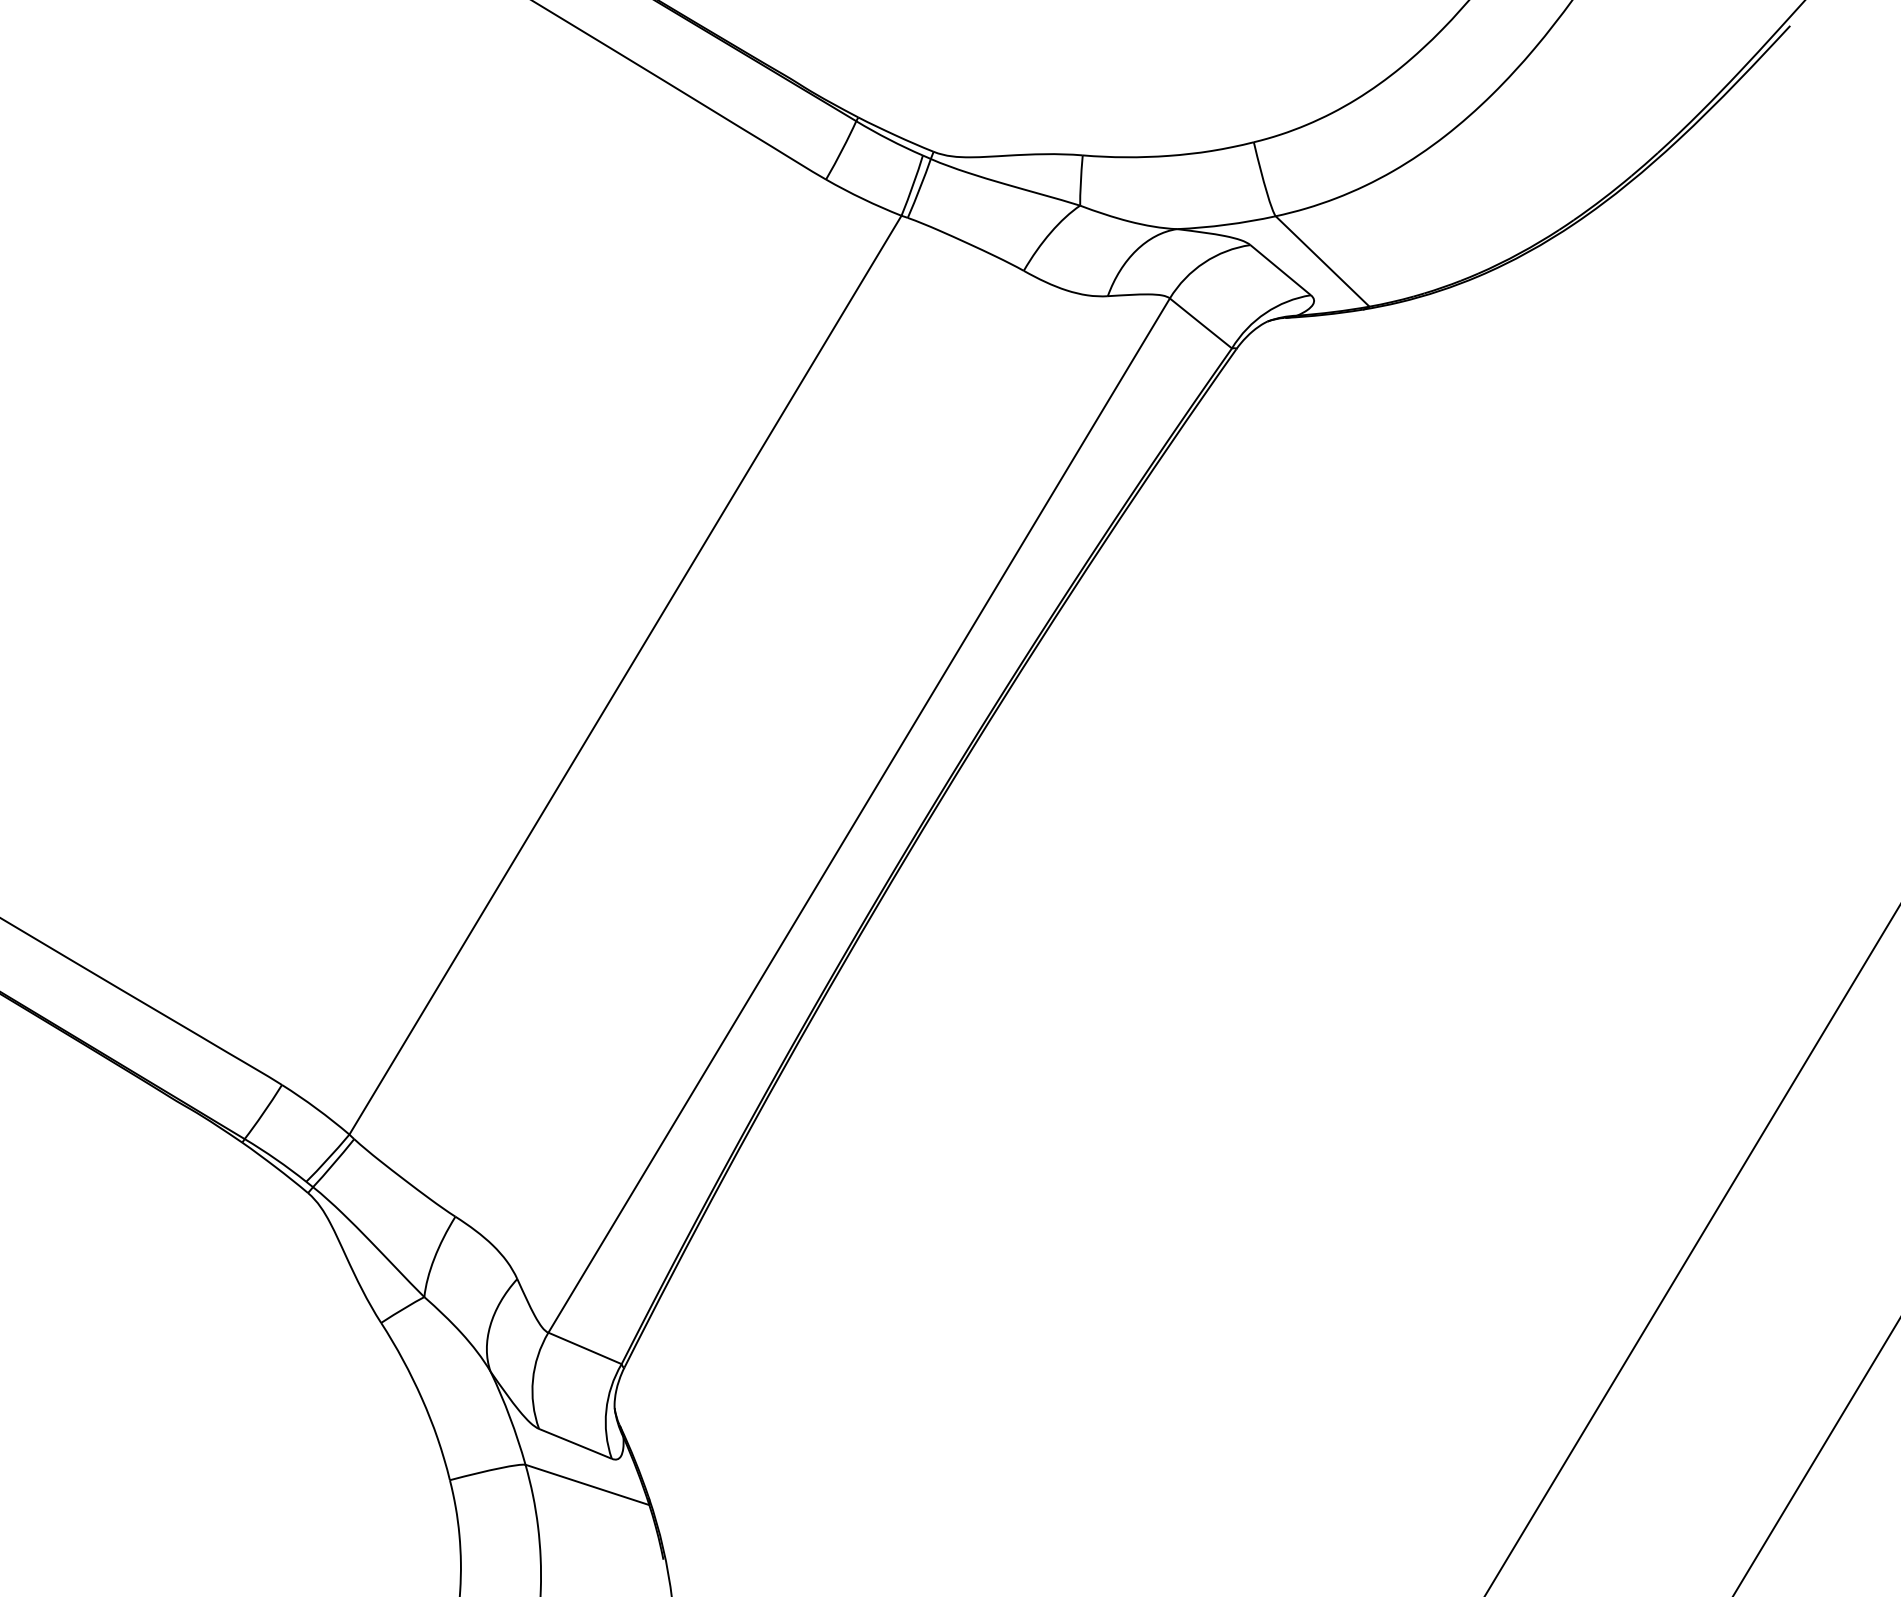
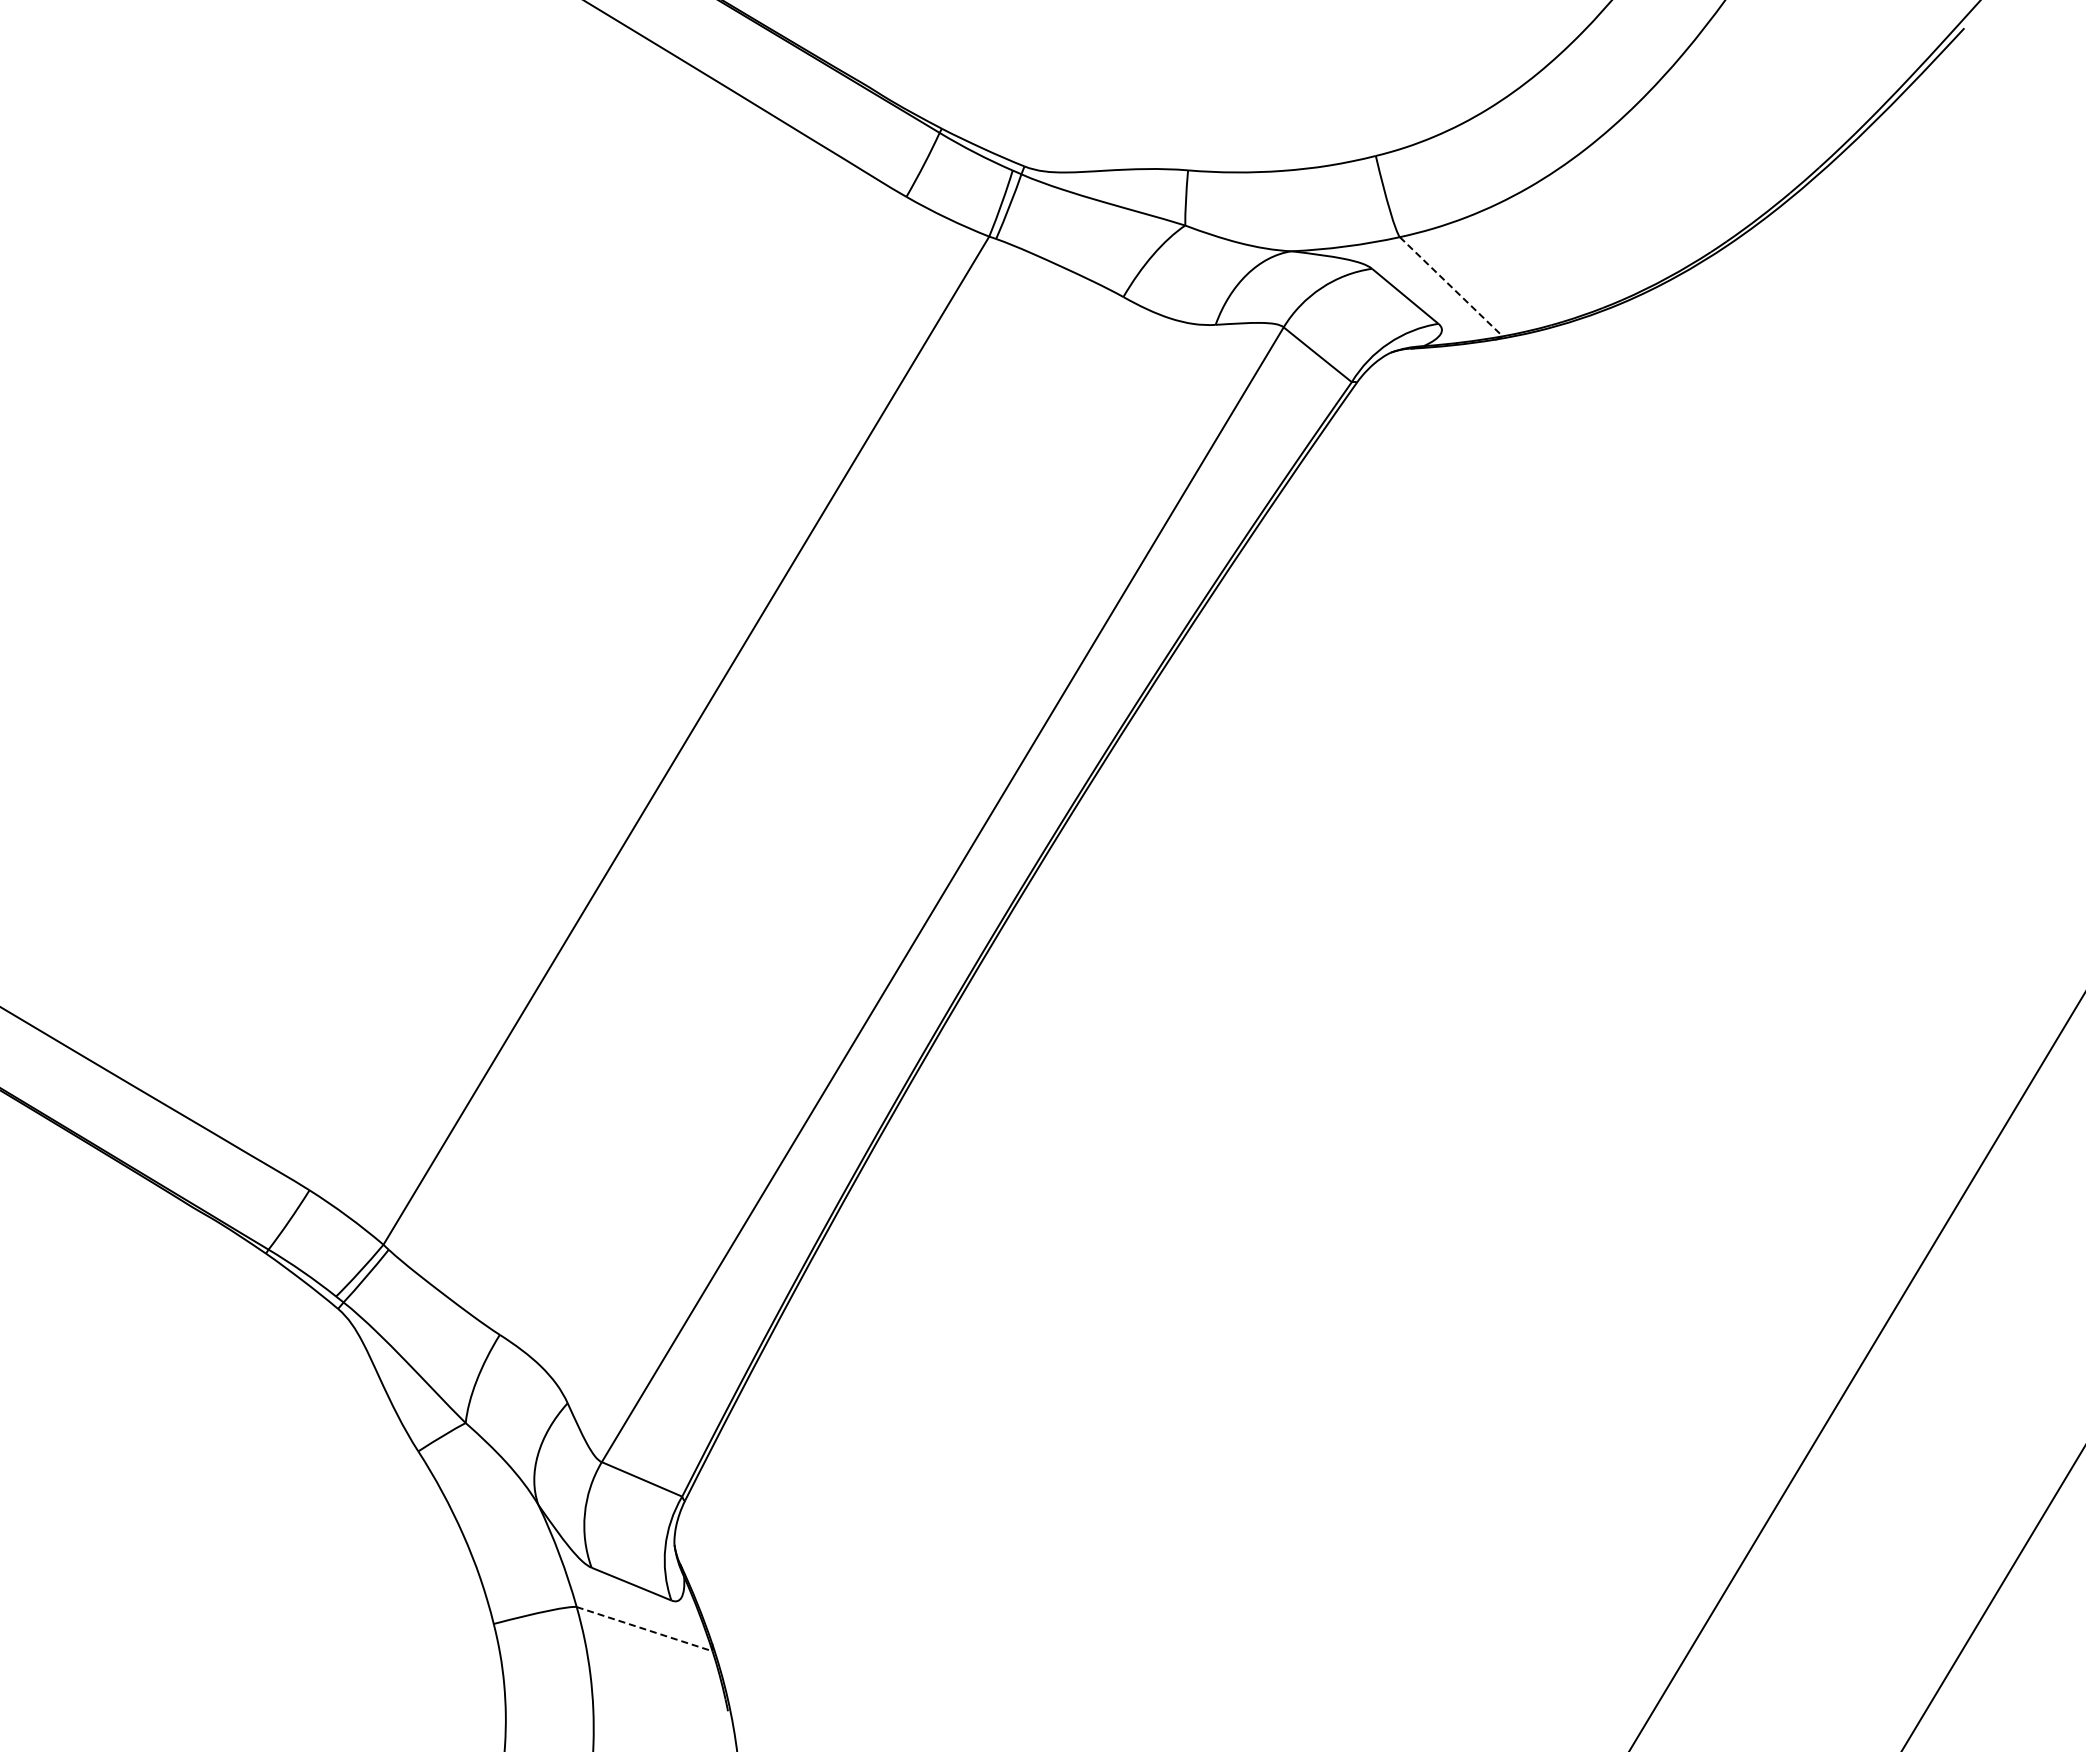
line: (1322, 262) -> (1451, 287), solid -> dashed
line: (588, 1485) -> (645, 1629), solid -> dashed

